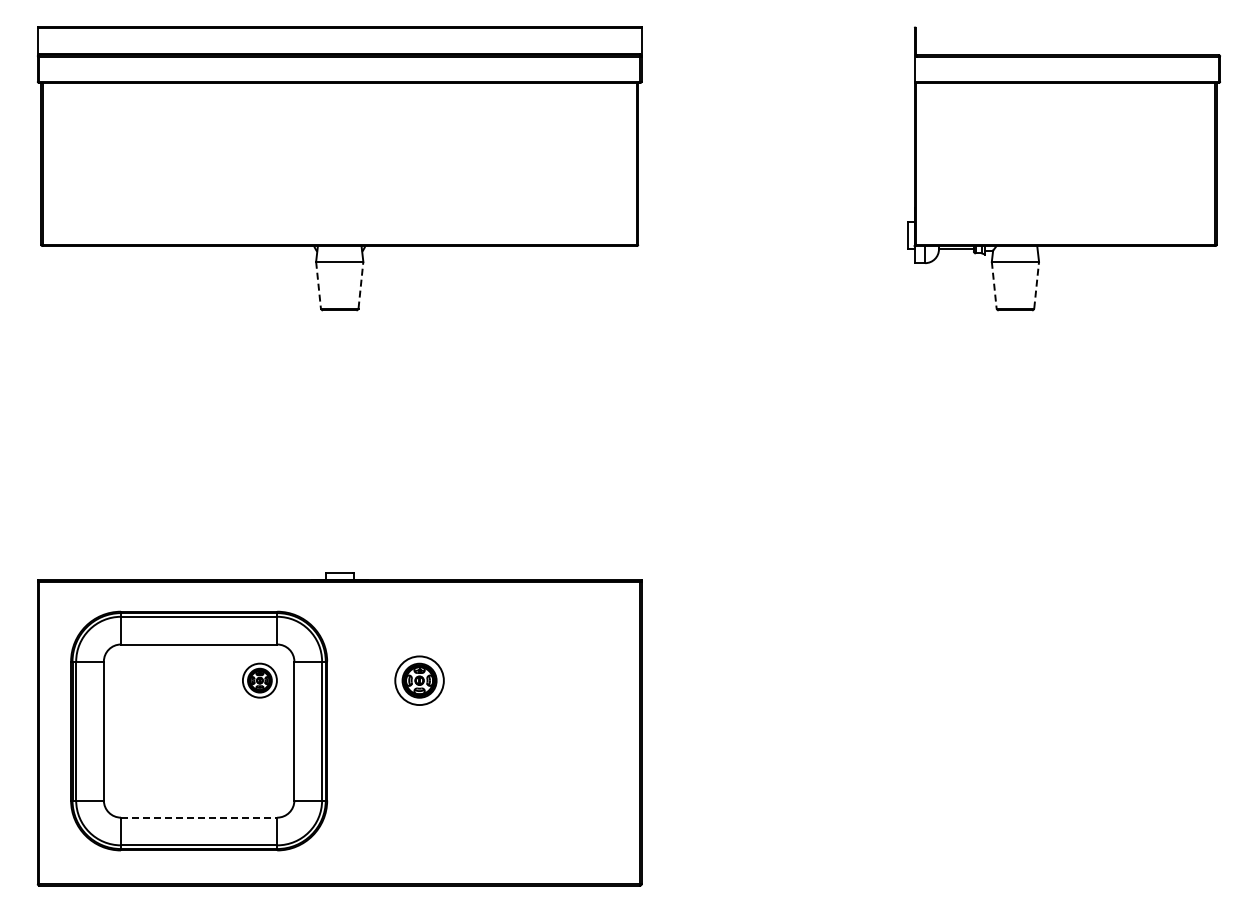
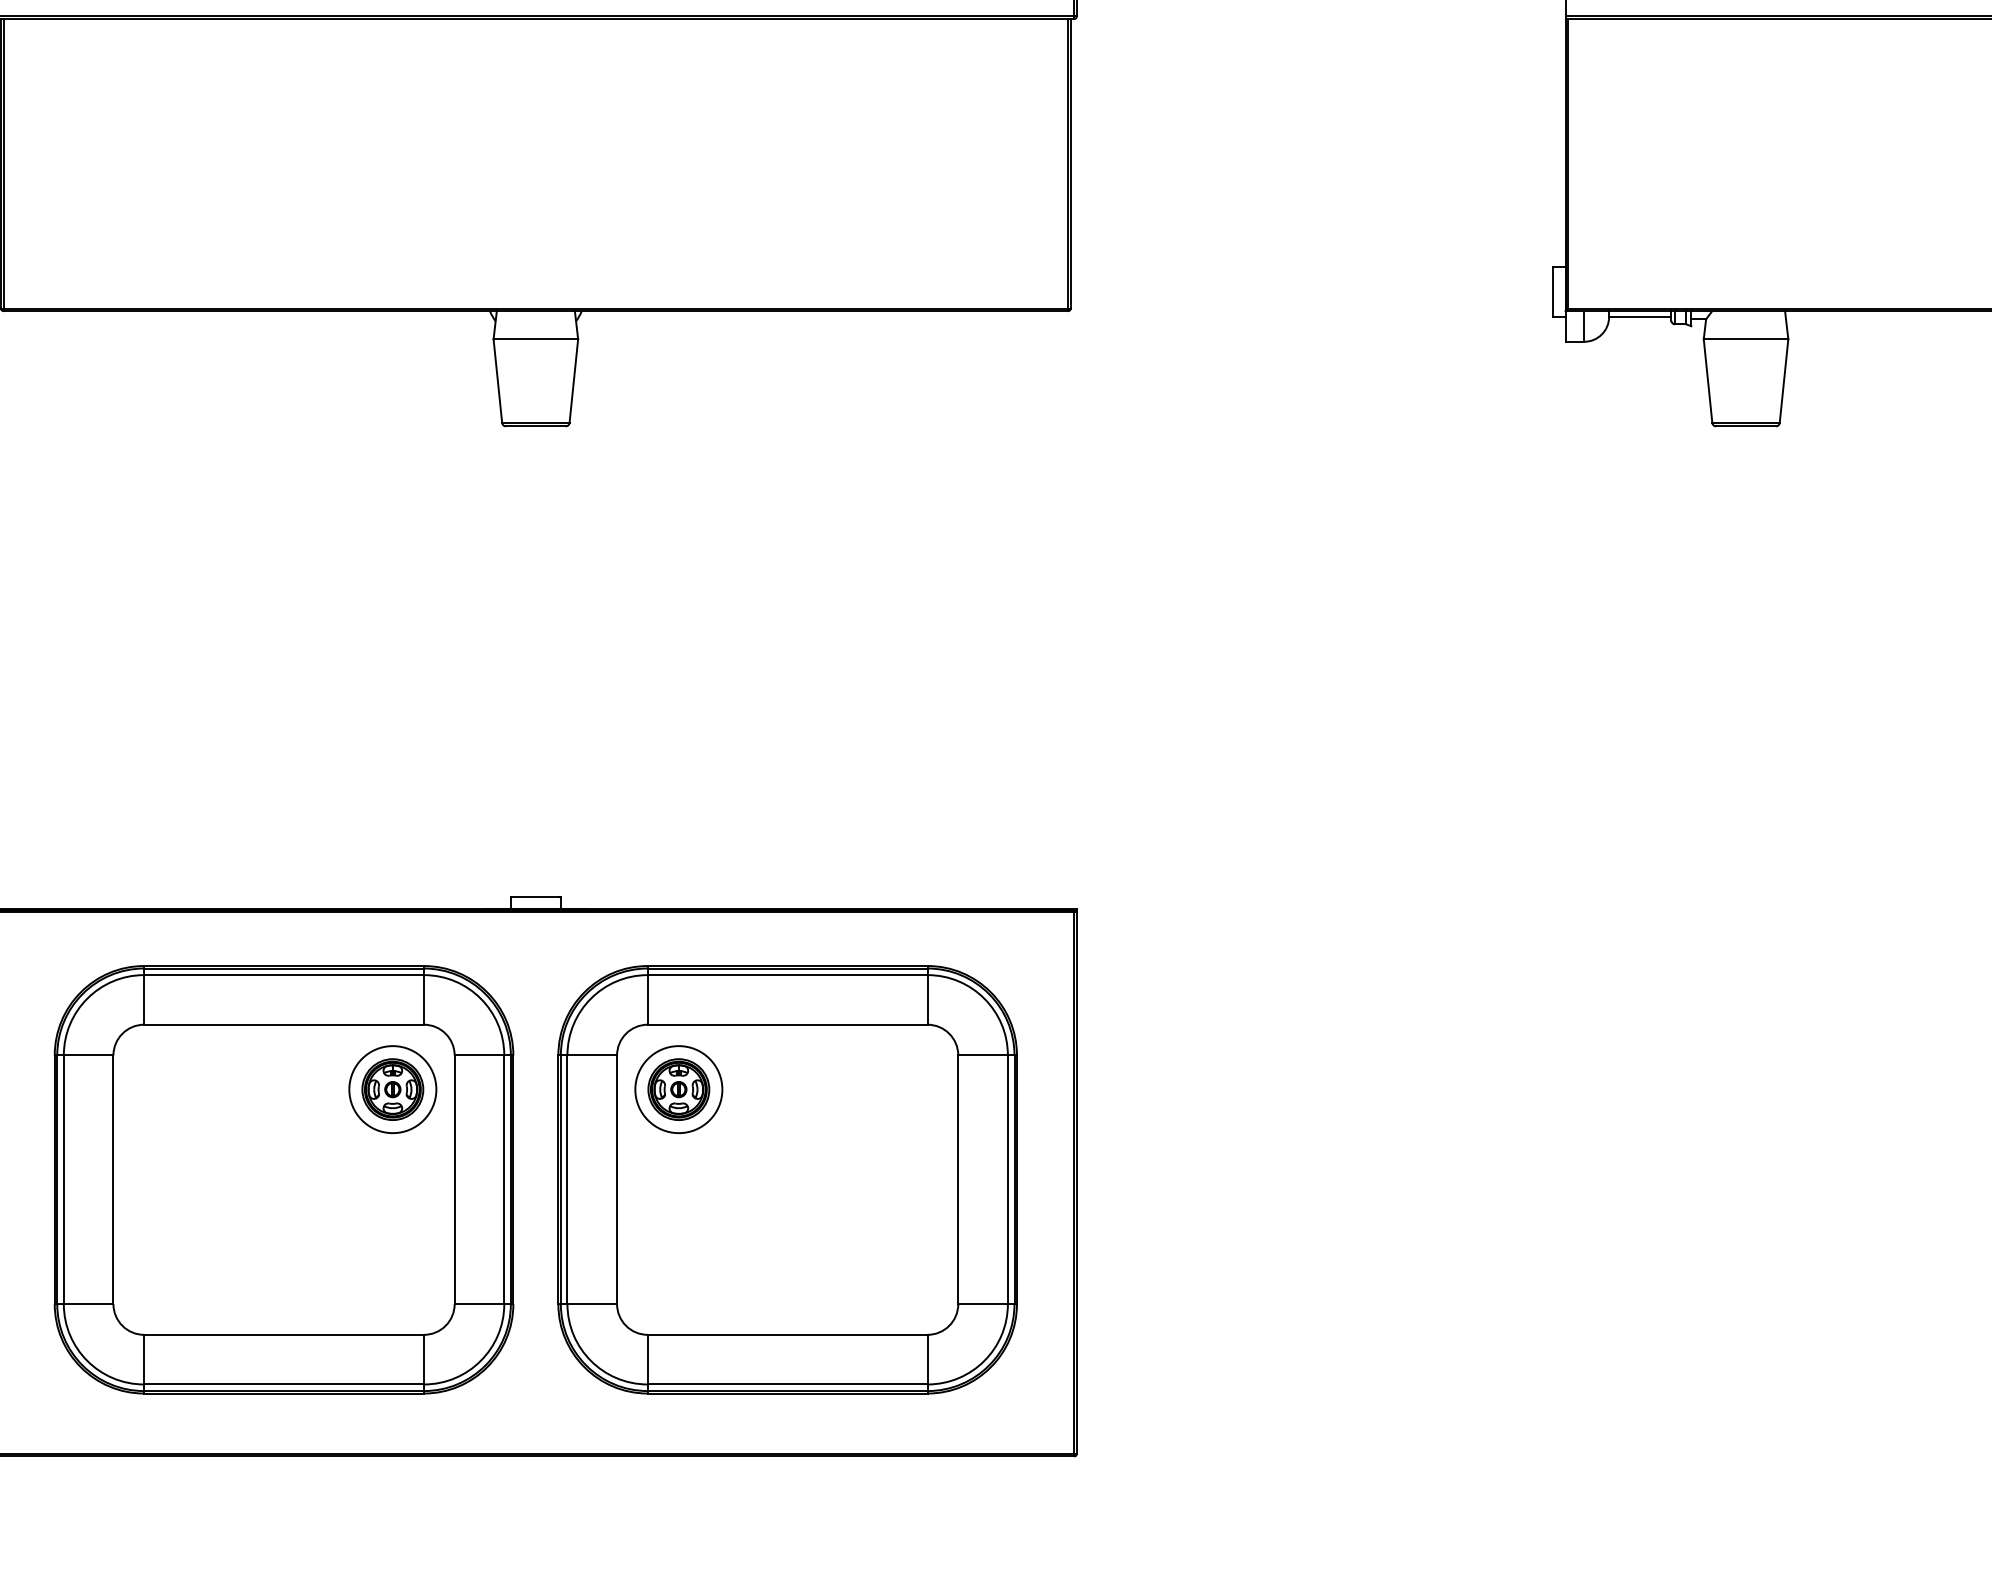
line: (361, 284) -> (574, 379), dashed -> solid
line: (1036, 284) -> (1783, 379), dashed -> solid
line: (318, 285) -> (497, 381), dashed -> solid
line: (994, 285) -> (1708, 381), dashed -> solid
part: (259, 680) -> (392, 1089), size x1.43
part: (480, 730) -> (787, 1178), added
line: (199, 817) -> (284, 1334), dashed -> solid

